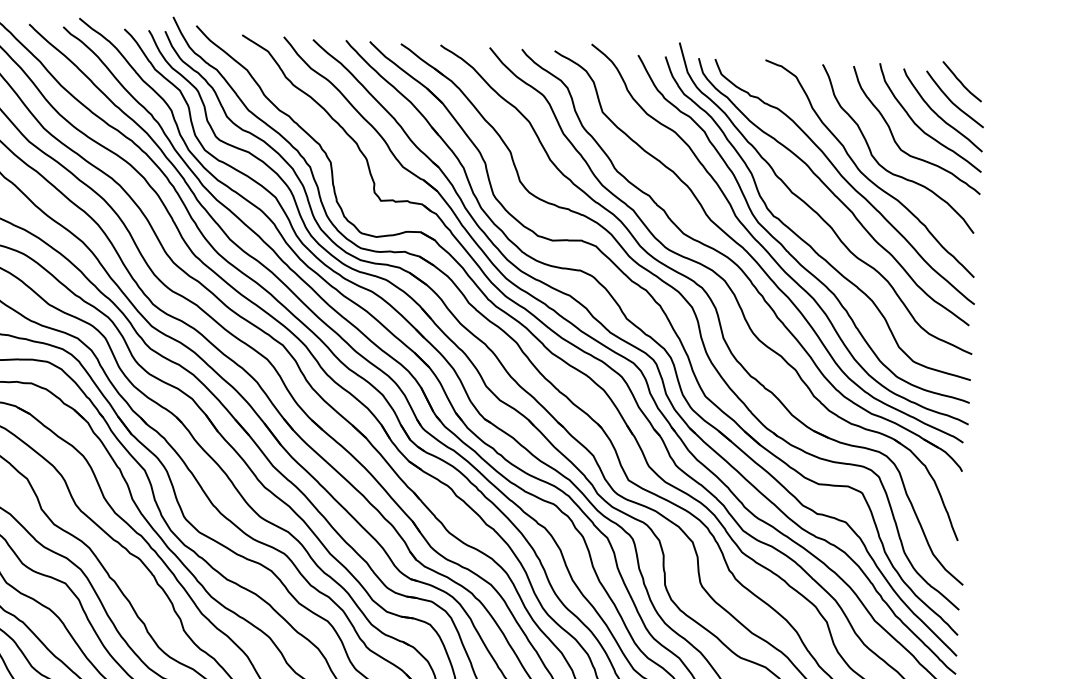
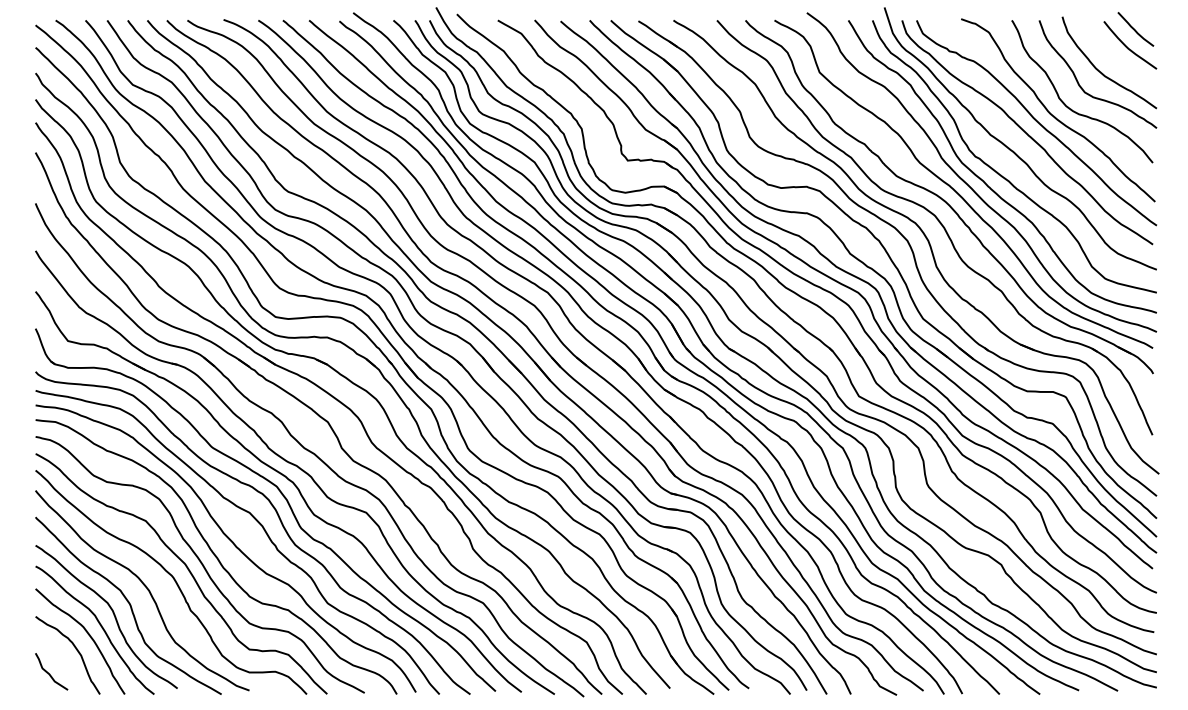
curve: (938, 114) -> (1116, 59), removed

